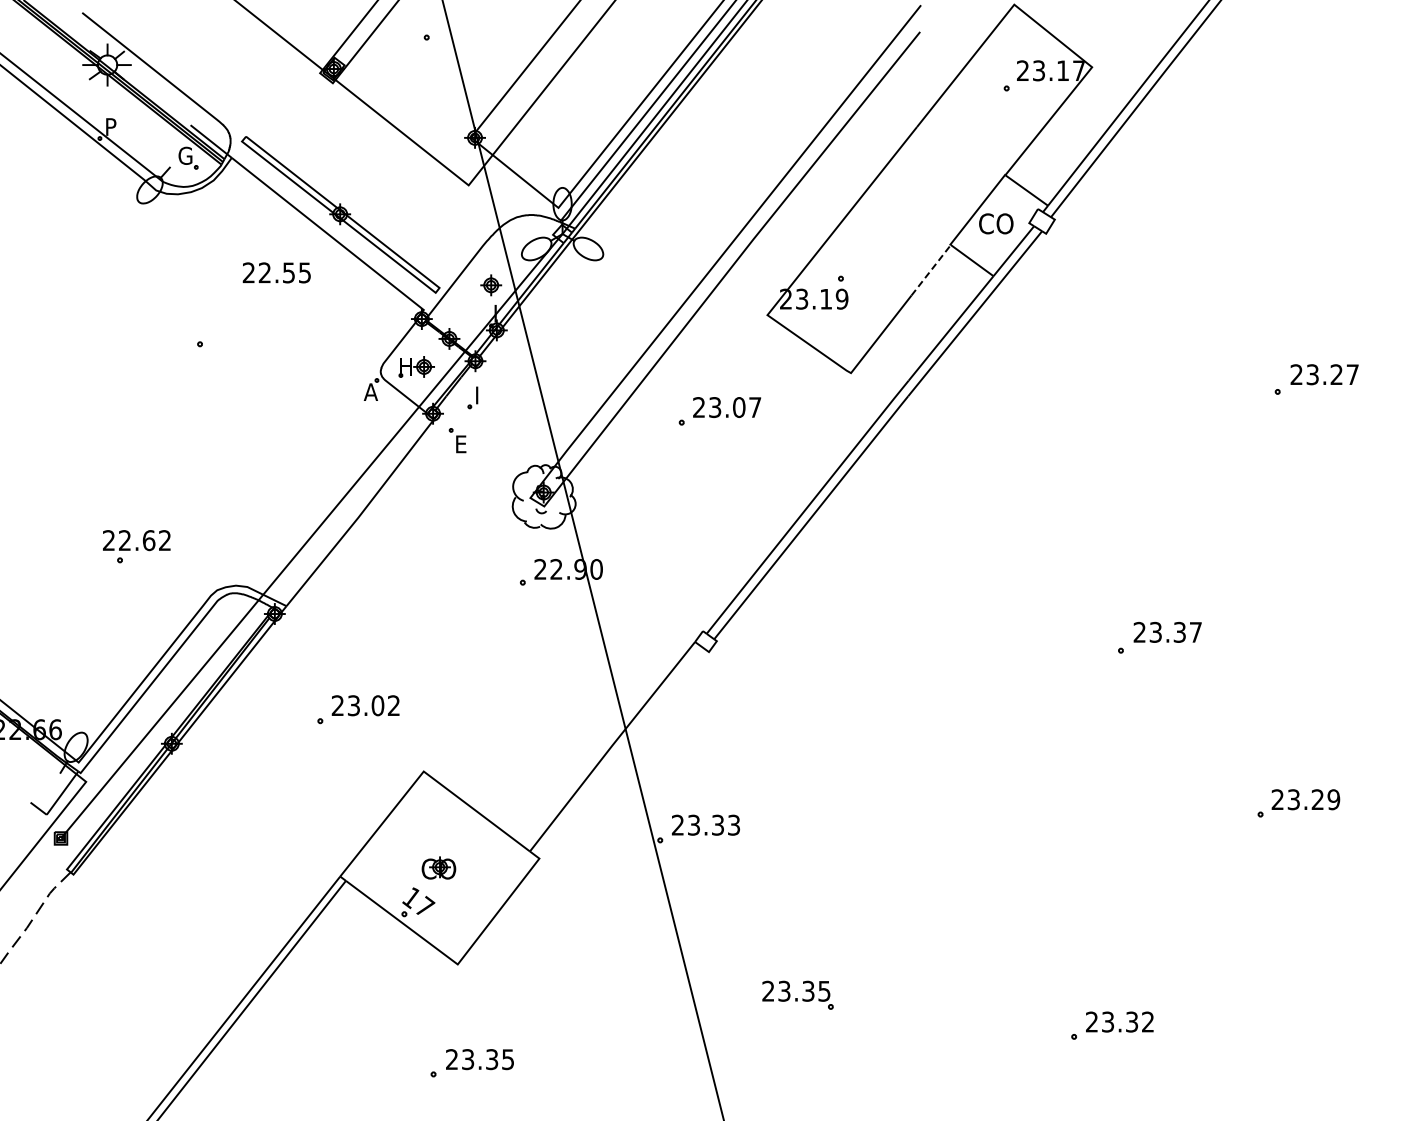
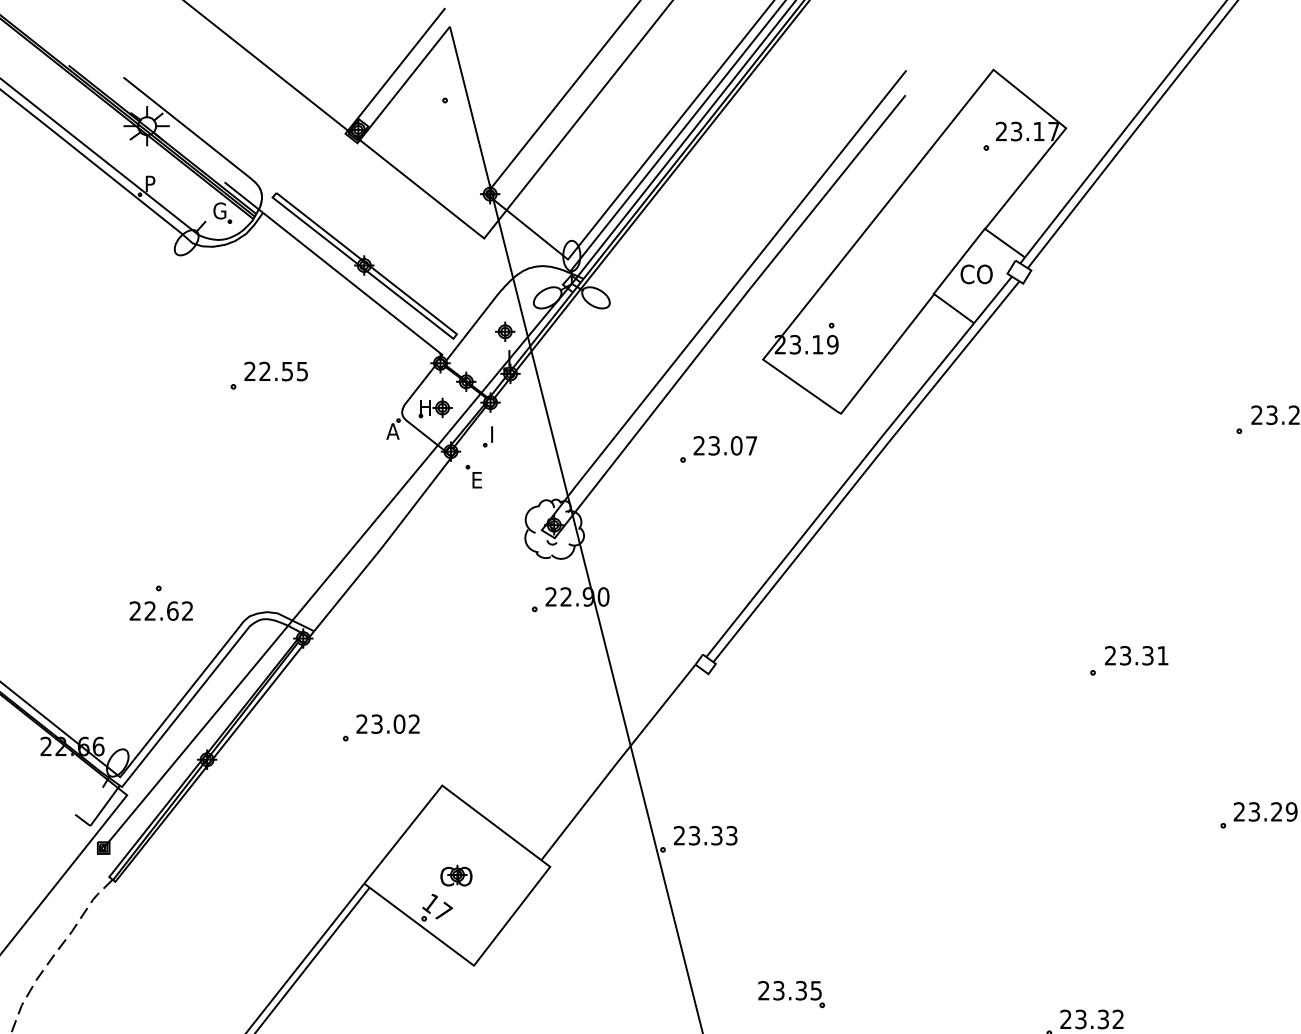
line: (931, 270) -> (916, 317), dashed -> solid
text: (276, 272) -> (275, 371), moved
text: (136, 540) -> (161, 611), moved
text: (1195, 632) -> (1162, 655), 23.37 -> 23.31

